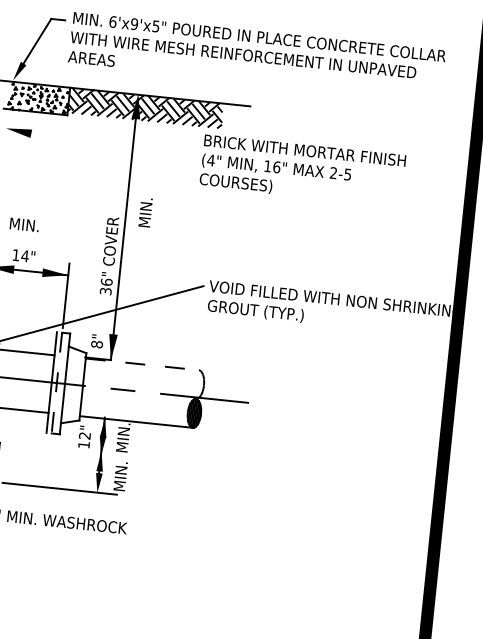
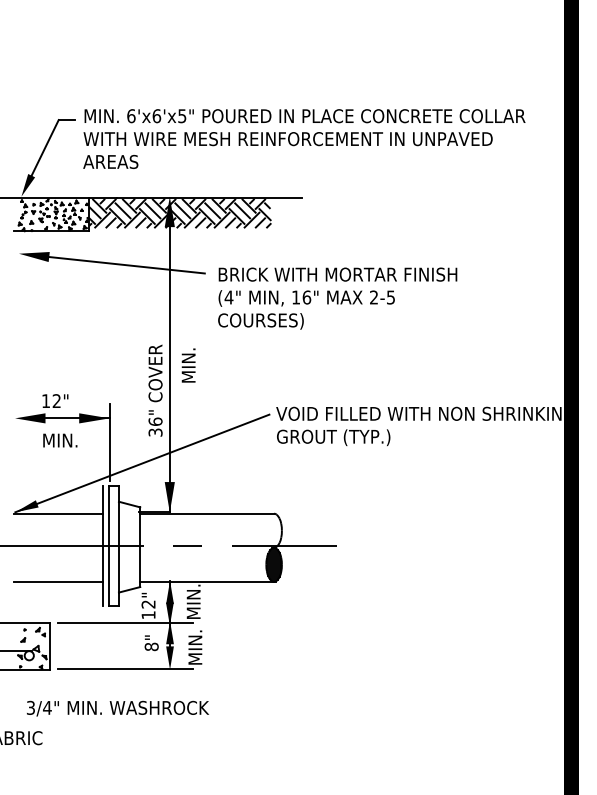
text: (134, 24) -> (156, 116), 6'x9'x5" -> 6'x6'x5"
line: (95, 147) -> (126, 265), added
text: (302, 170) -> (337, 298), moved
text: (145, 212) -> (188, 365), moved
text: (24, 224) -> (60, 440), moved
text: (24, 255) -> (56, 400), 14" -> 12"
text: (97, 341) -> (151, 643), moved
line: (142, 364) -> (207, 513), dashed -> solid
line: (57, 382) -> (109, 545), dashed -> solid
line: (63, 449) -> (125, 622), added

